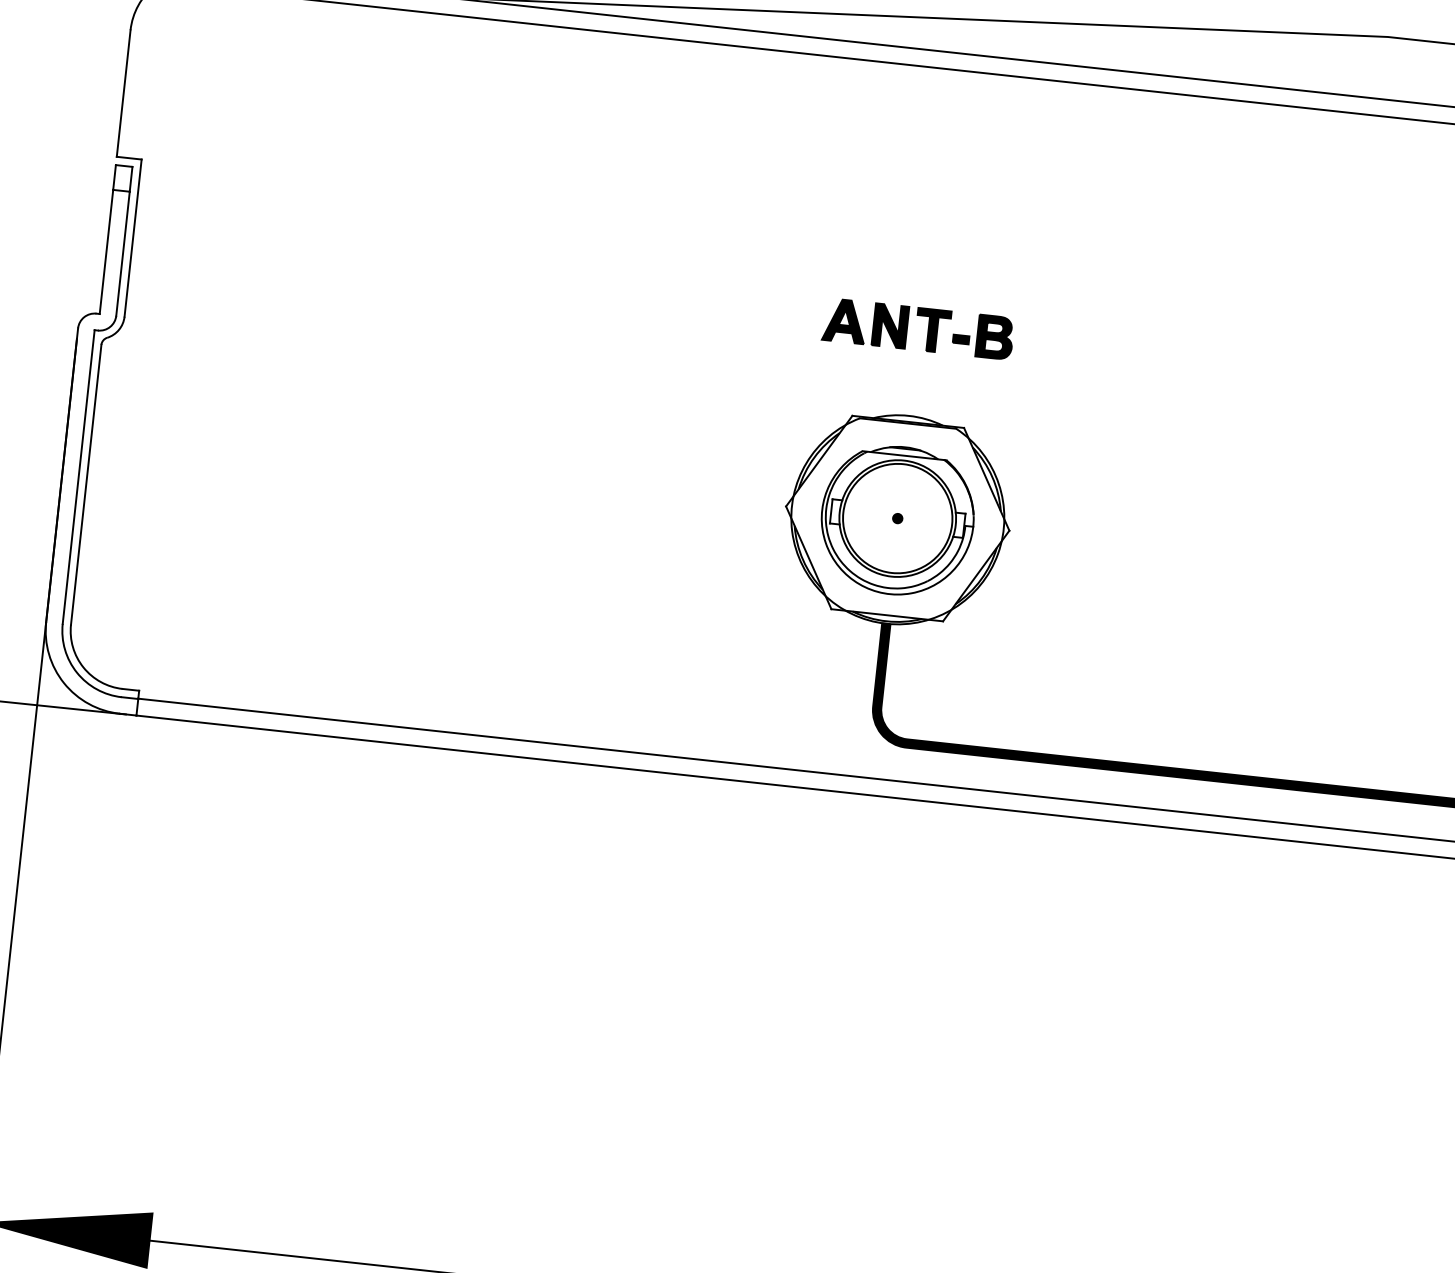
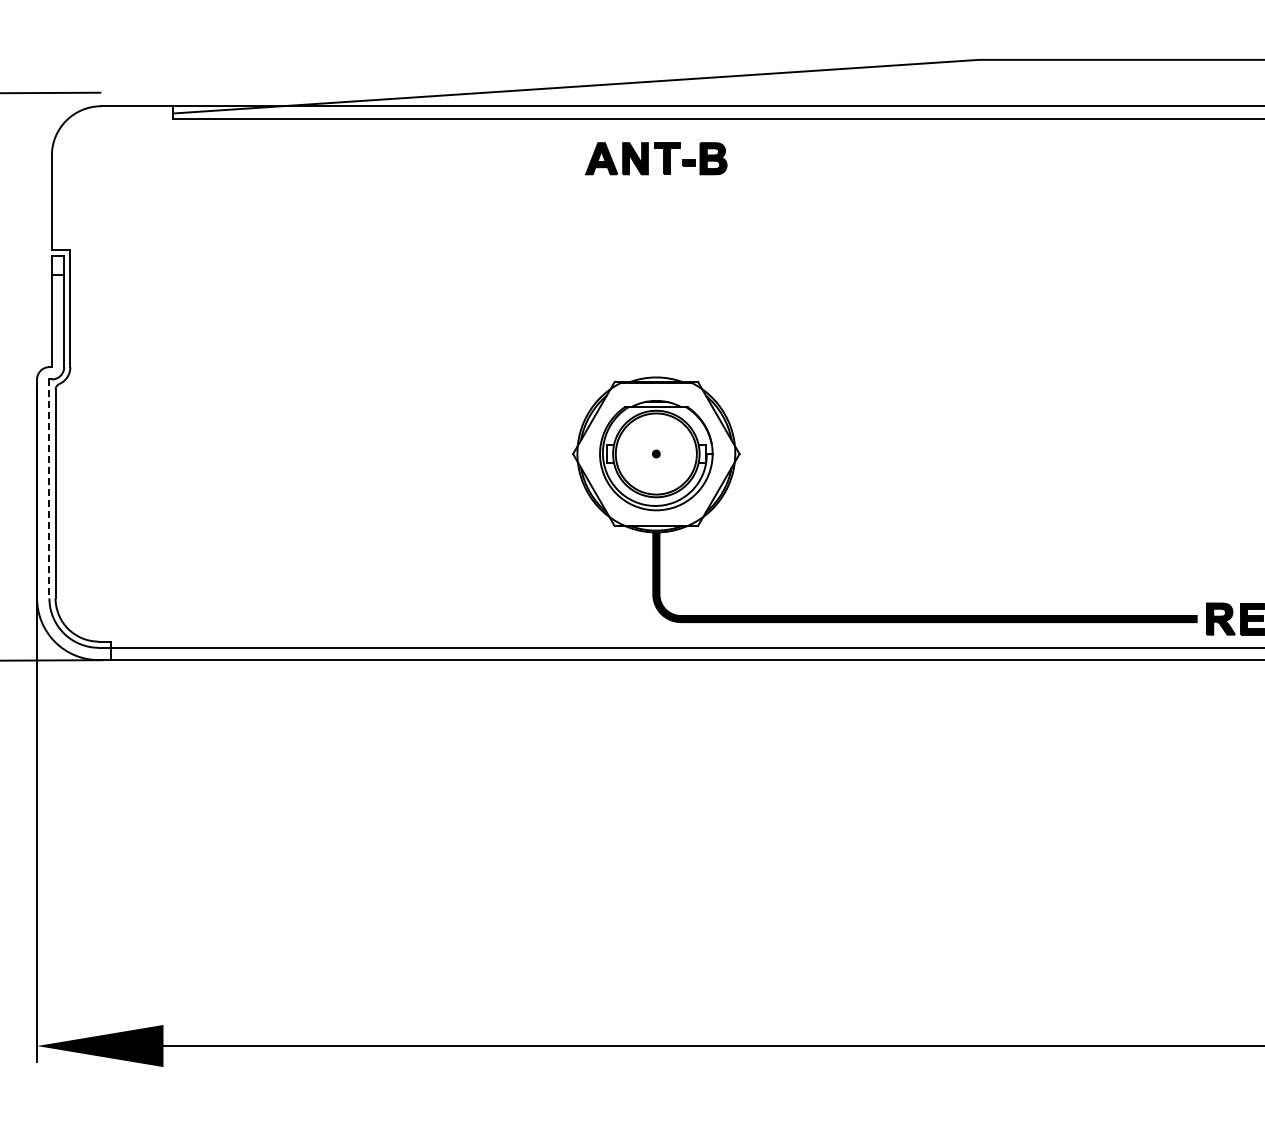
part: (927, 329) -> (663, 158), moved
line: (78, 477) -> (49, 489), solid -> dashed

